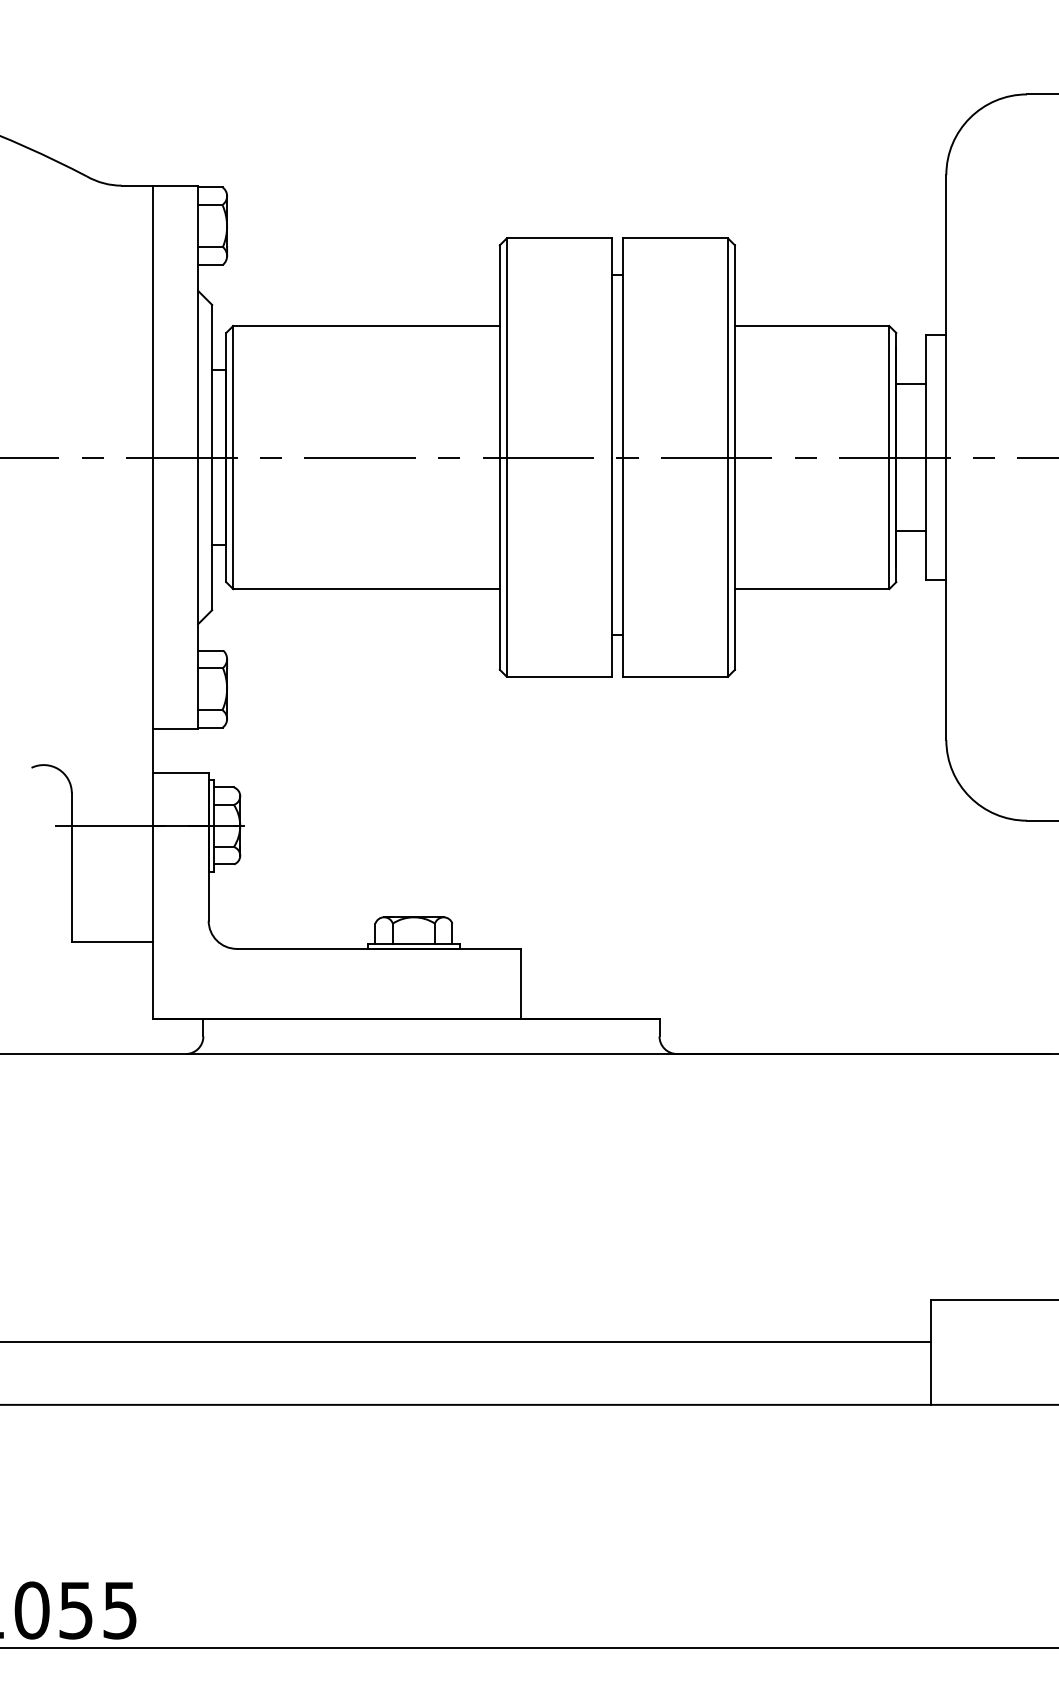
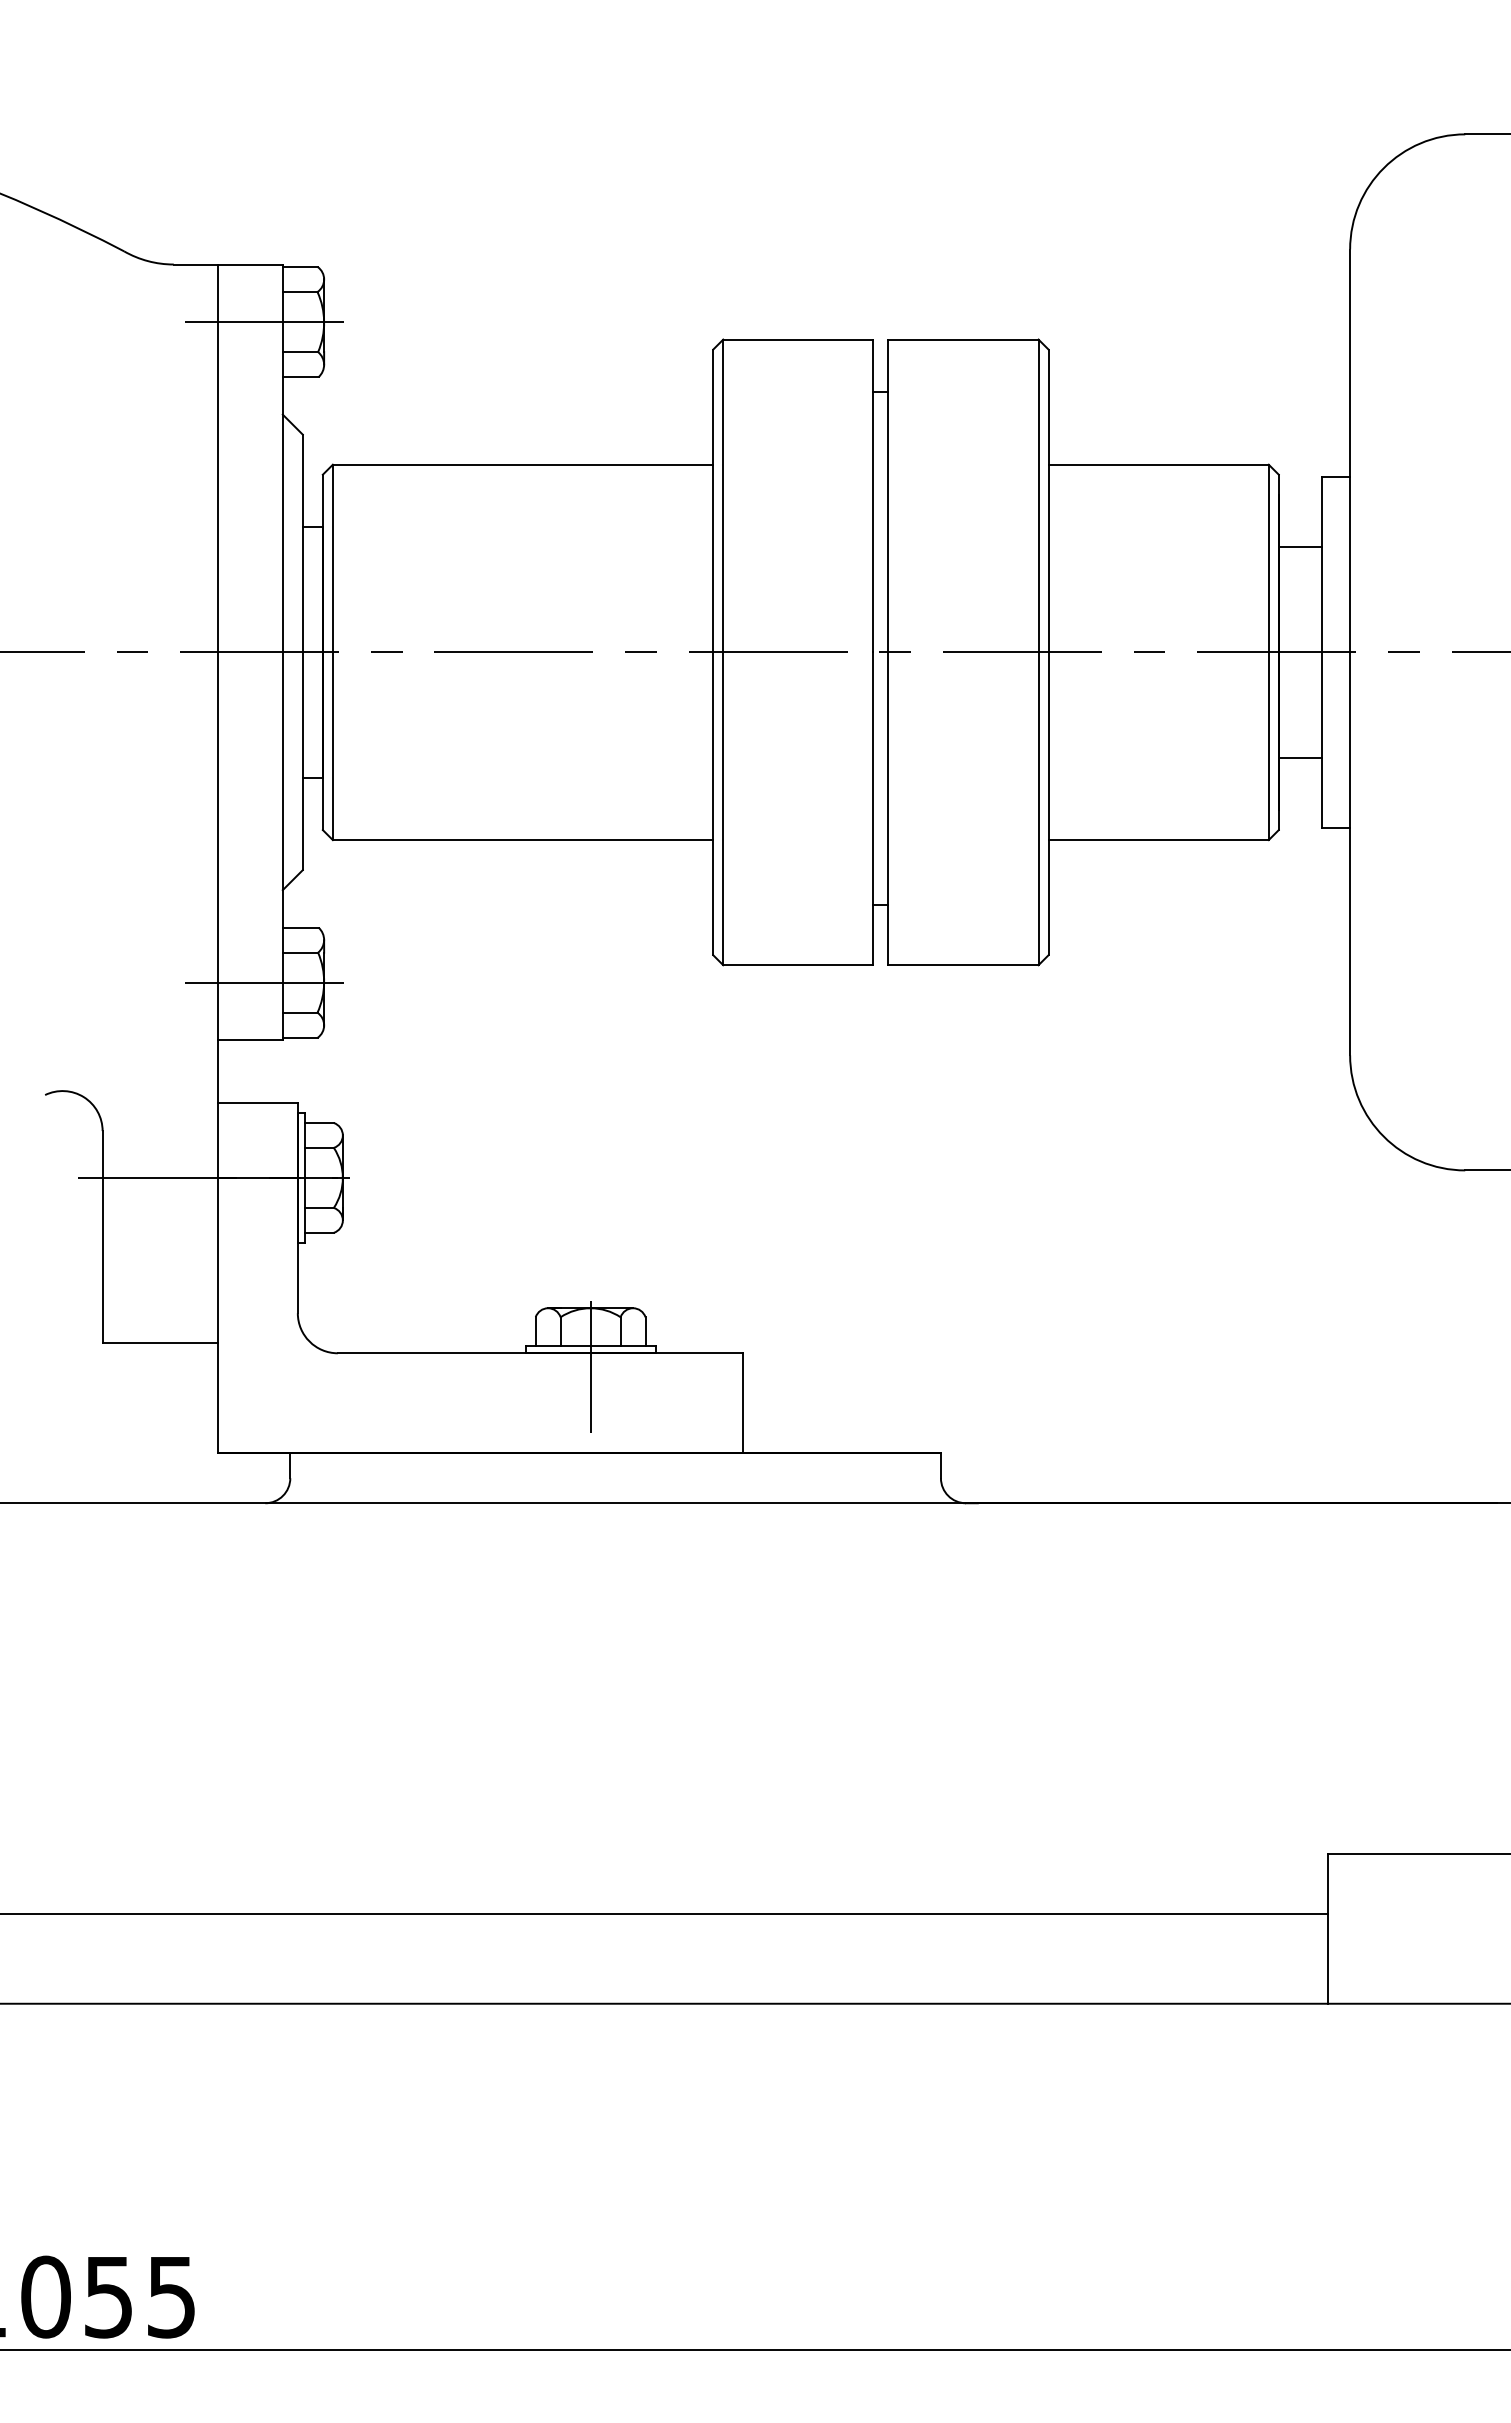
line: (188, 226) -> (268, 322), added
line: (188, 688) -> (268, 982), added
line: (413, 958) -> (590, 1367), added

